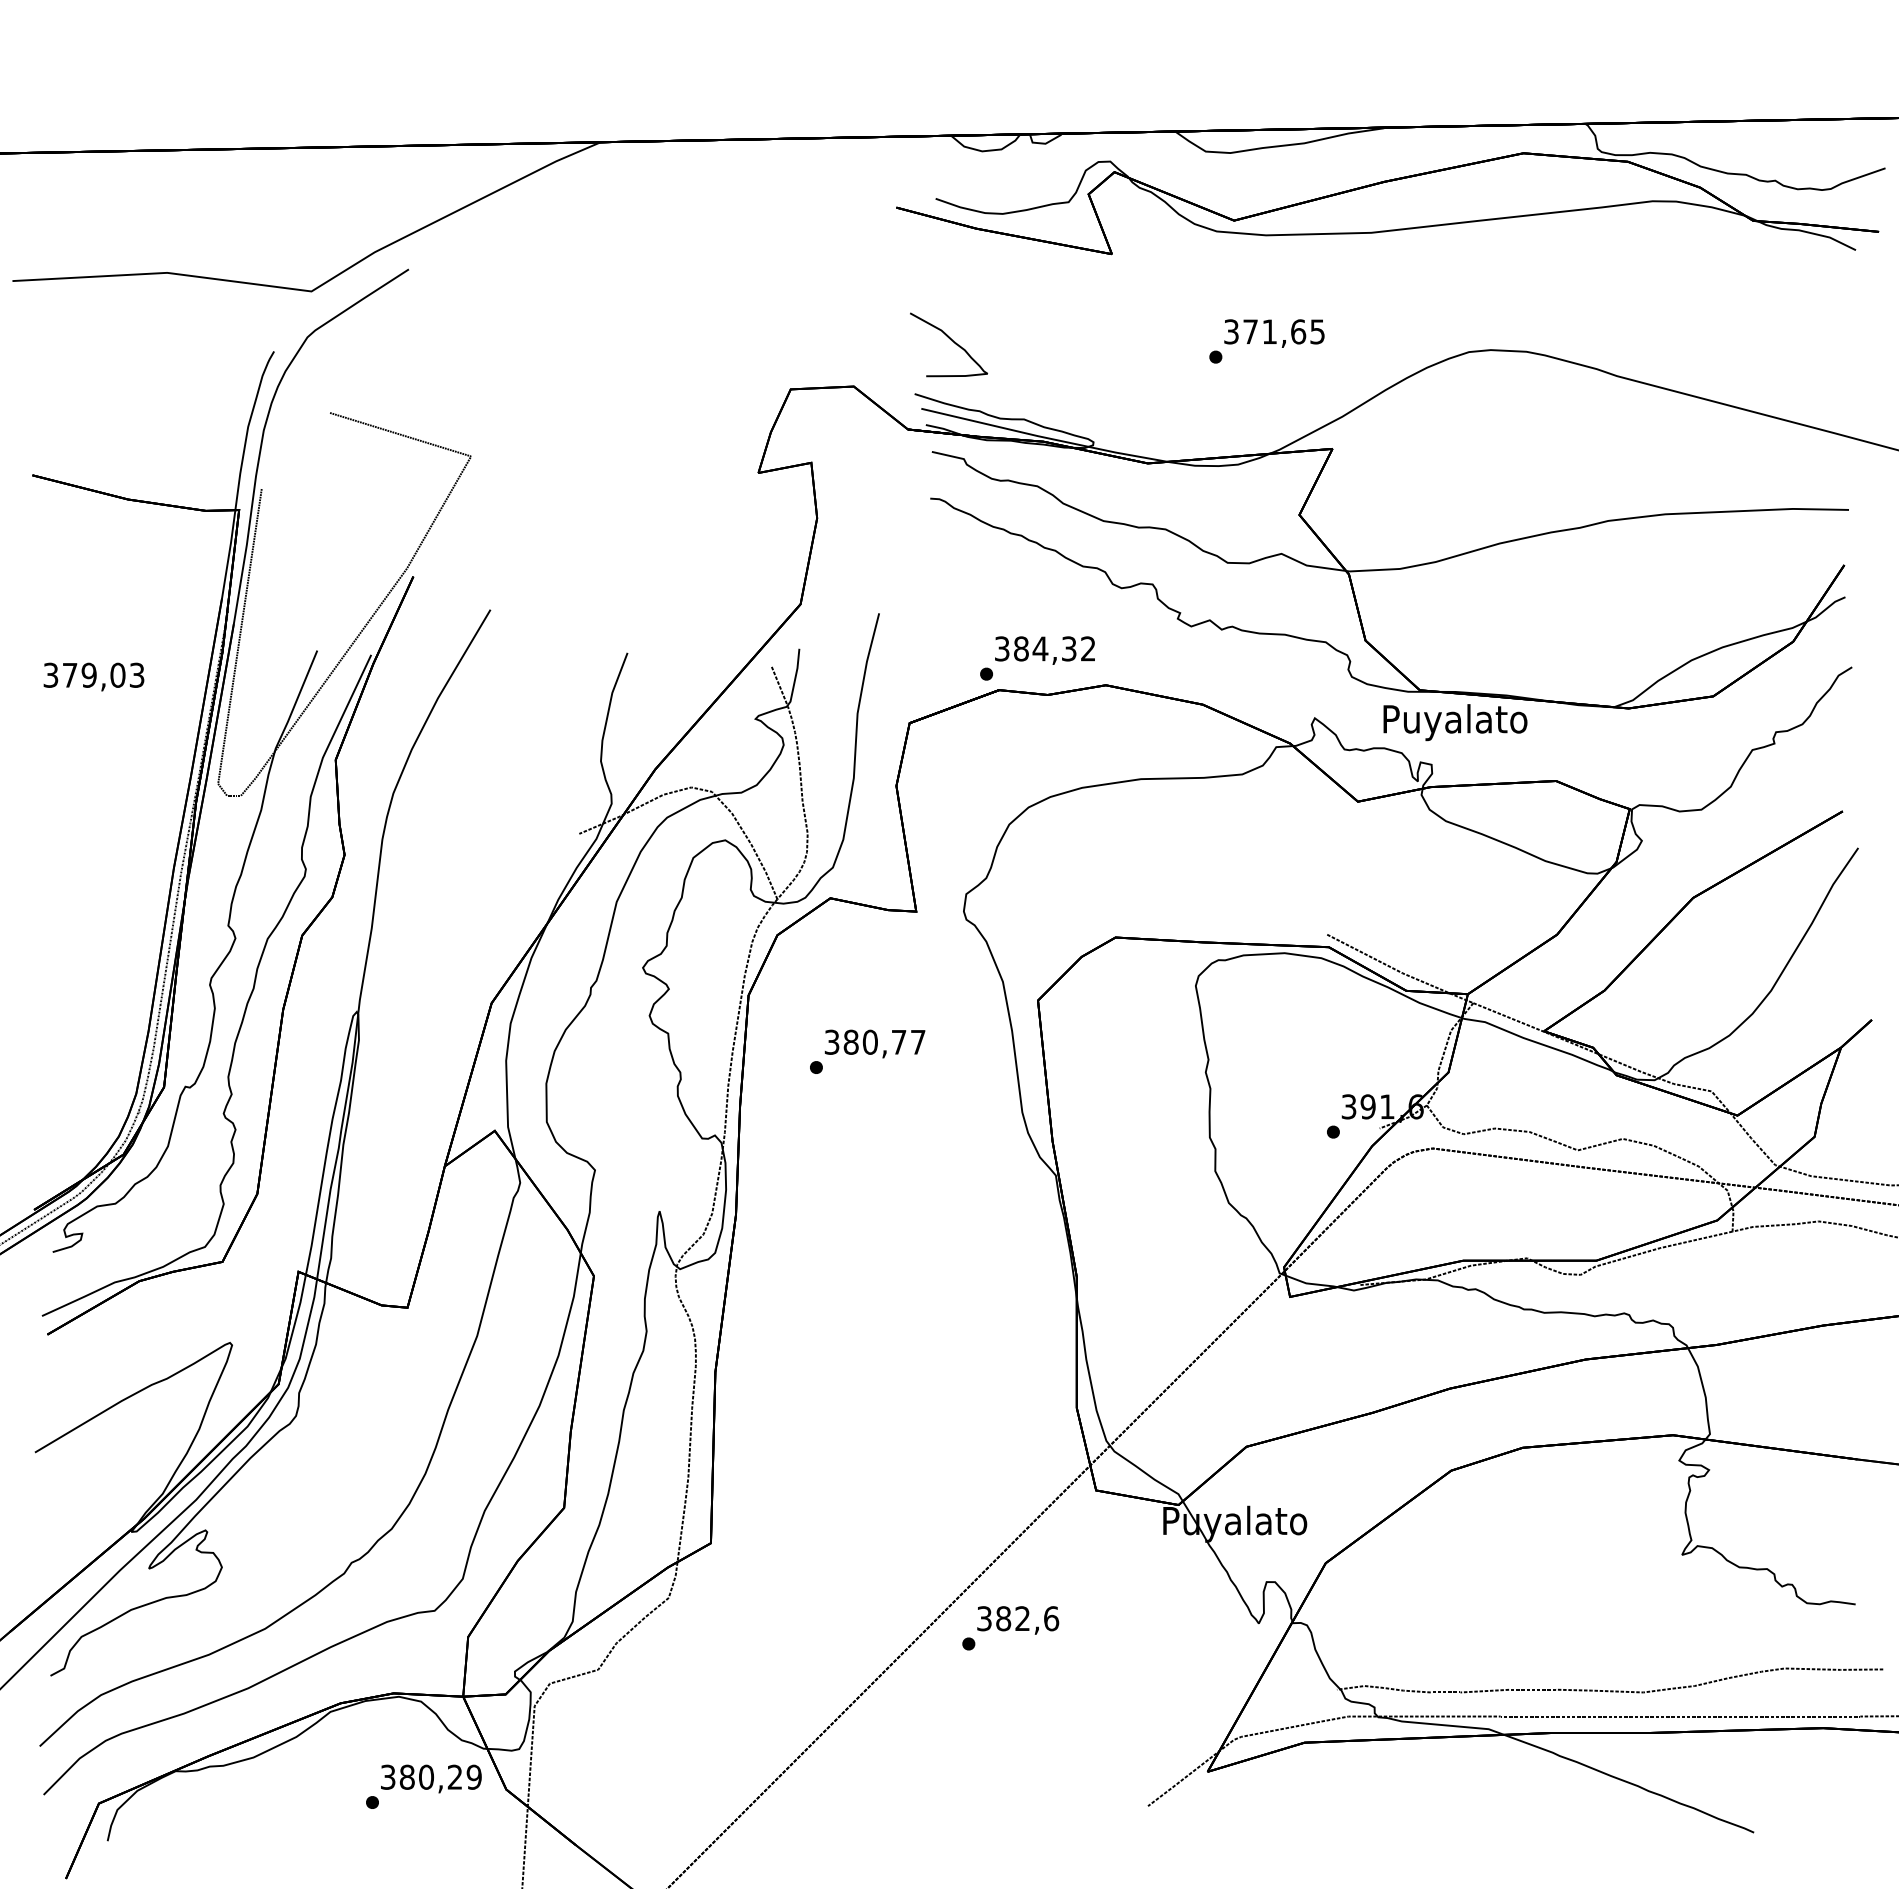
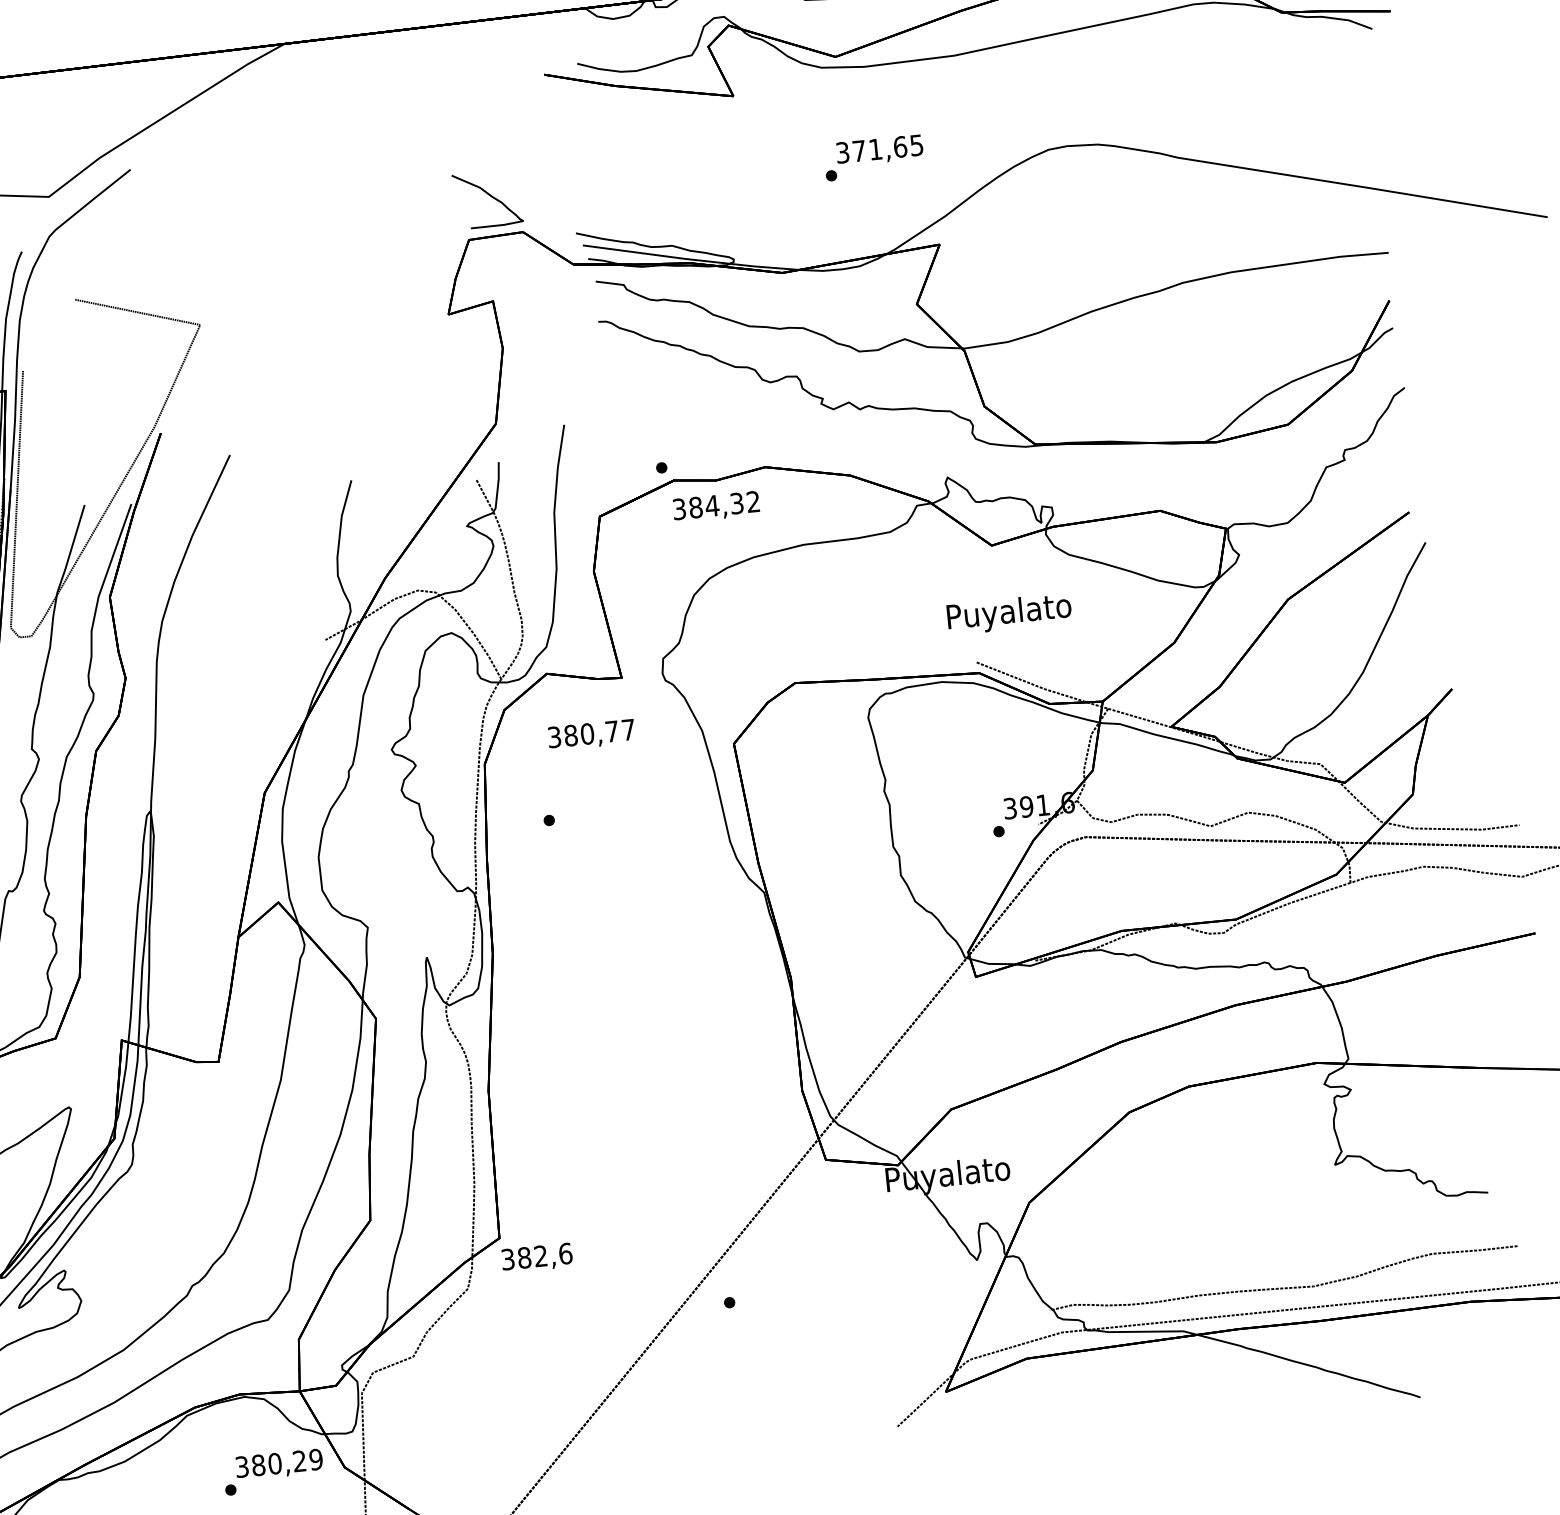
curve: (950, 340) -> (488, 195), moved
text: (1044, 650) -> (715, 507), moved
text: (1455, 722) -> (1009, 613), moved
text: (874, 1043) -> (591, 734), moved
text: (1018, 1620) -> (537, 1258), moved

